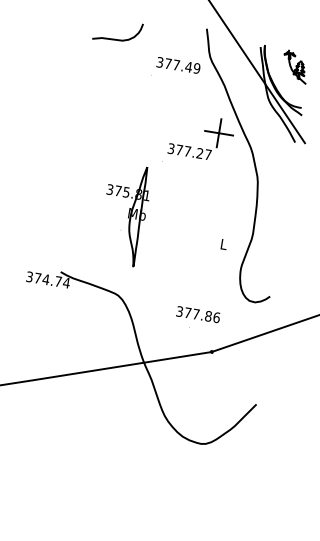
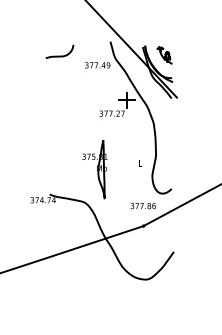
part: (124, 214) -> (94, 169), moved
text: (196, 315) -> (142, 206), moved

